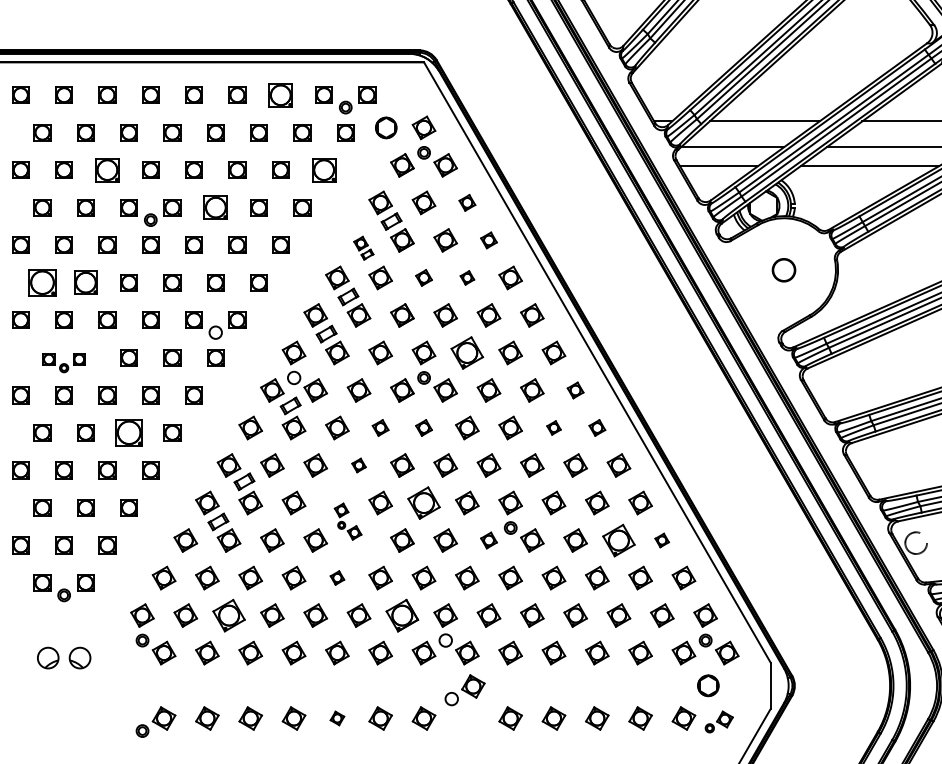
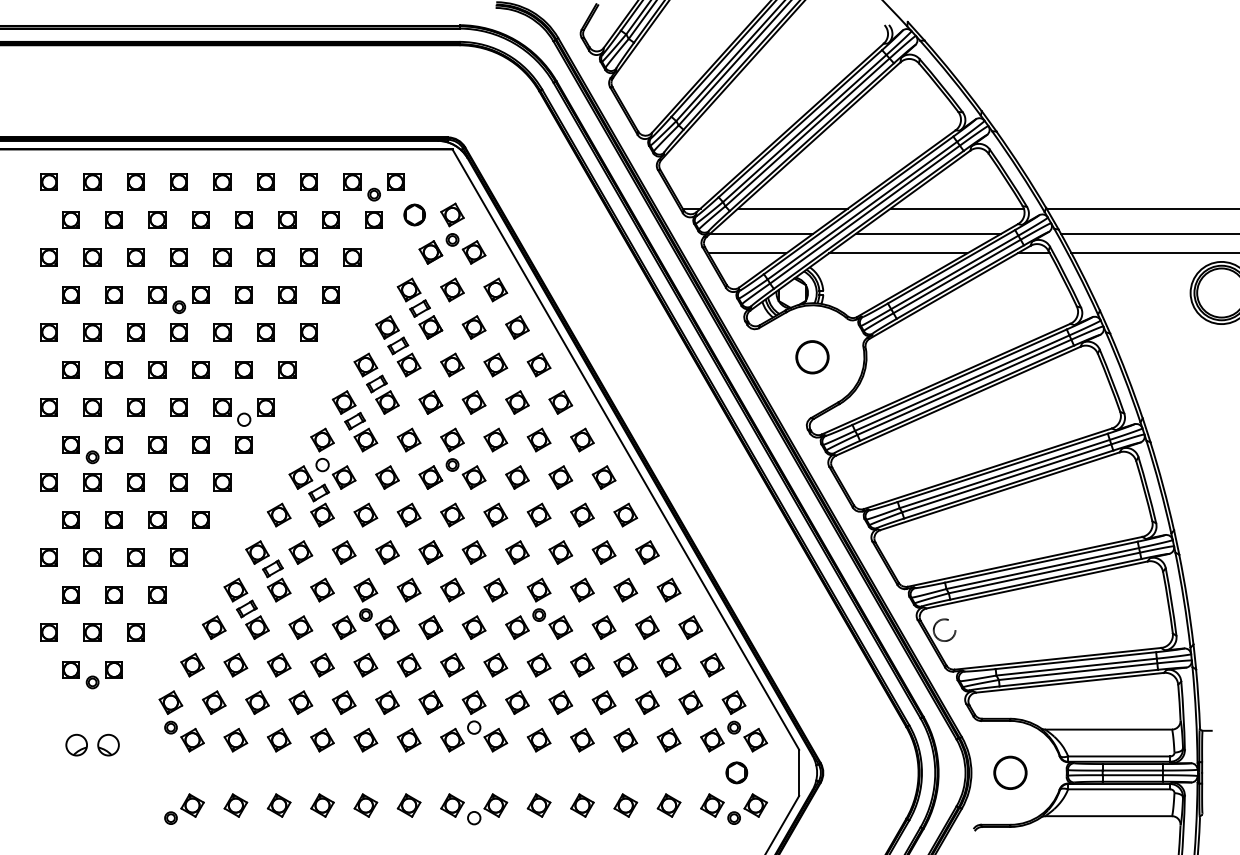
part: (280, 94) -> (308, 181), size x0.71
part: (107, 170) -> (135, 257), size x0.71
part: (324, 170) -> (352, 257), size x0.71
part: (467, 202) -> (495, 289), size x1.43
part: (215, 207) -> (243, 294), size x0.71
part: (489, 240) -> (517, 327), size x1.43
part: (364, 248) -> (392, 335), size x1.67
circle: (784, 270) -> (812, 357), size x1.43
part: (424, 277) -> (452, 364), size x1.43
part: (467, 277) -> (495, 364), size x1.67
part: (42, 282) -> (70, 369), size x0.62
part: (85, 282) -> (113, 369), size x0.71
part: (467, 352) -> (495, 439), size x0.71
part: (64, 363) -> (92, 450), size x1.43
part: (575, 390) -> (603, 477), size x1.43
part: (380, 427) -> (408, 514), size x1.43
part: (424, 427) -> (452, 514), size x1.43
part: (554, 427) -> (582, 514), size x1.67
part: (597, 427) -> (625, 514), size x1.43
part: (129, 432) -> (157, 519), size x0.62
part: (359, 465) -> (387, 552), size x1.67
part: (424, 502) -> (452, 589), size x0.71
part: (348, 521) -> (376, 608), size x1.67
part: (489, 540) -> (517, 627), size x1.43
part: (619, 540) -> (647, 627), size x0.71
part: (662, 540) -> (690, 627), size x1.67
part: (337, 577) -> (365, 664), size x1.67
part: (229, 615) -> (257, 702), size x0.71
part: (402, 615) -> (430, 702), size x0.71
part: (465, 690) -> (487, 809), moved
part: (337, 718) -> (365, 805), size x1.67
part: (719, 721) -> (747, 808), size x1.43

